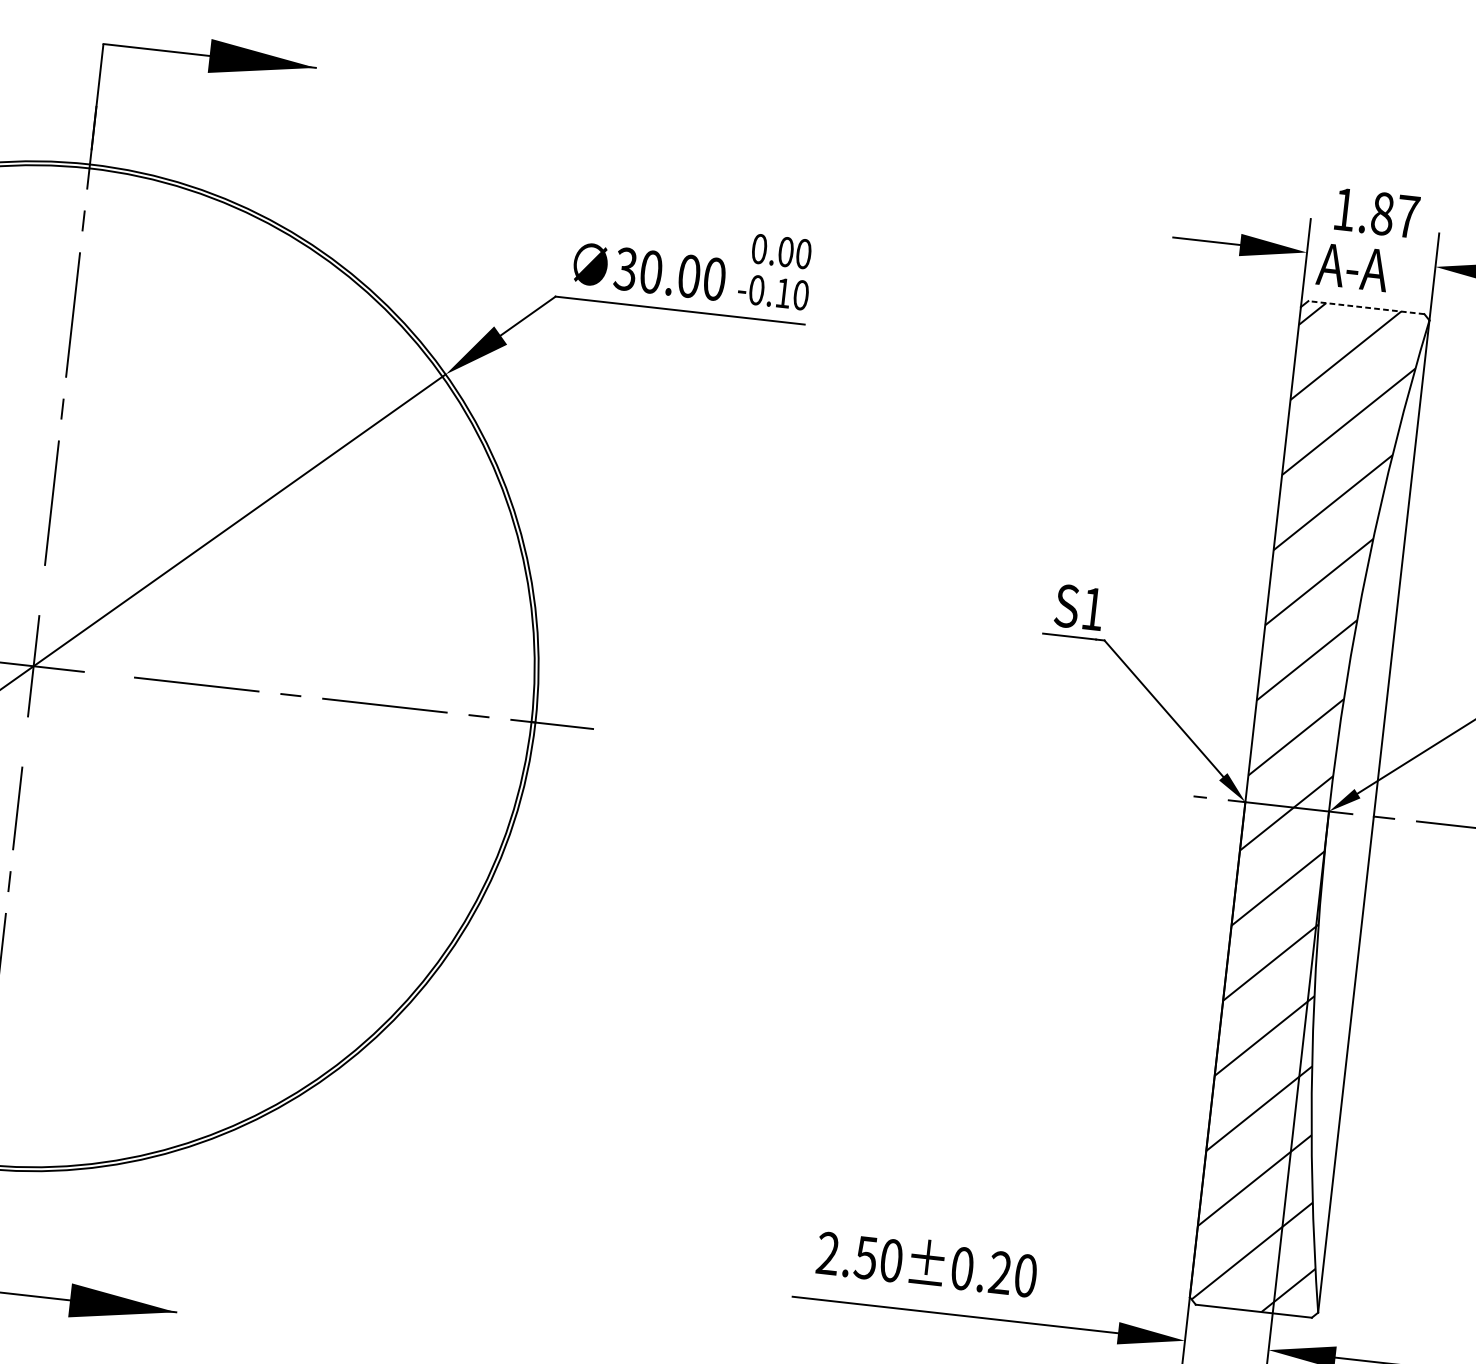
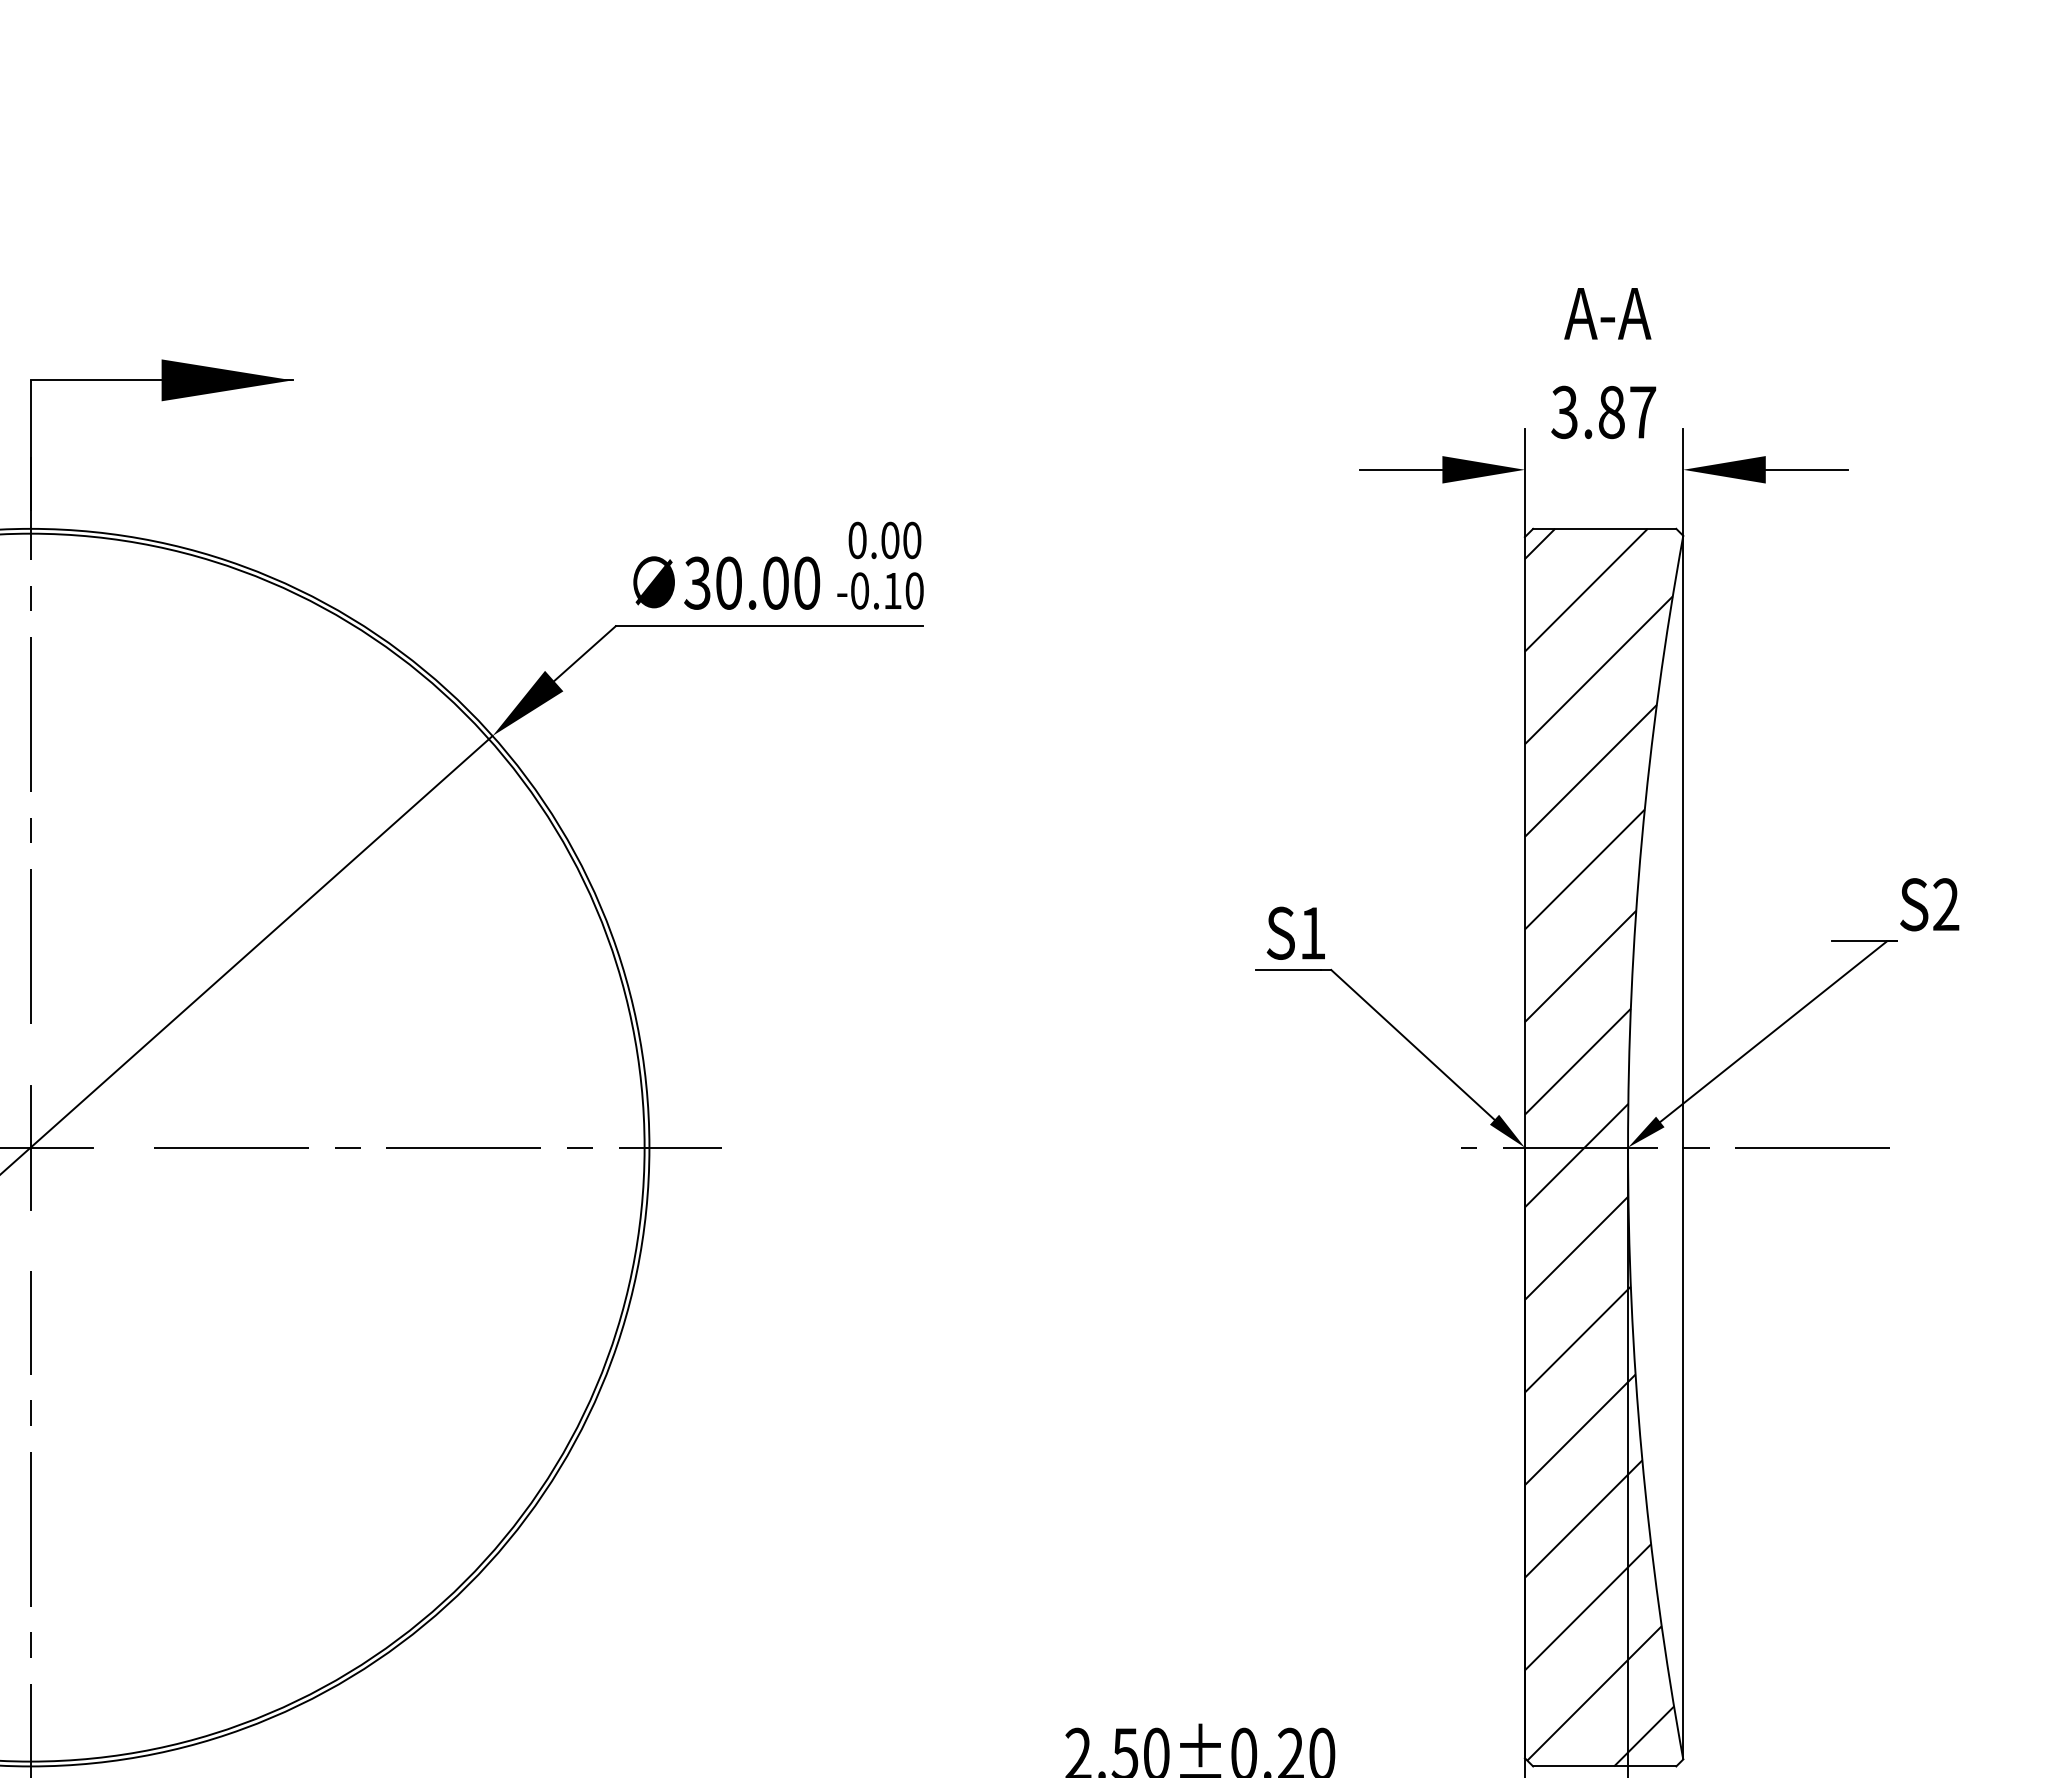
text: (1344, 209) -> (1564, 412), 1.87 -> 3.87
text: (1352, 267) -> (1607, 313), moved
line: (1366, 307) -> (1604, 528), dashed -> solid

